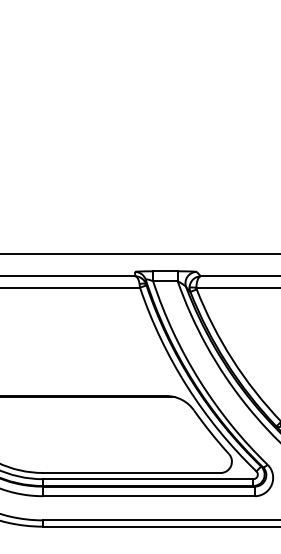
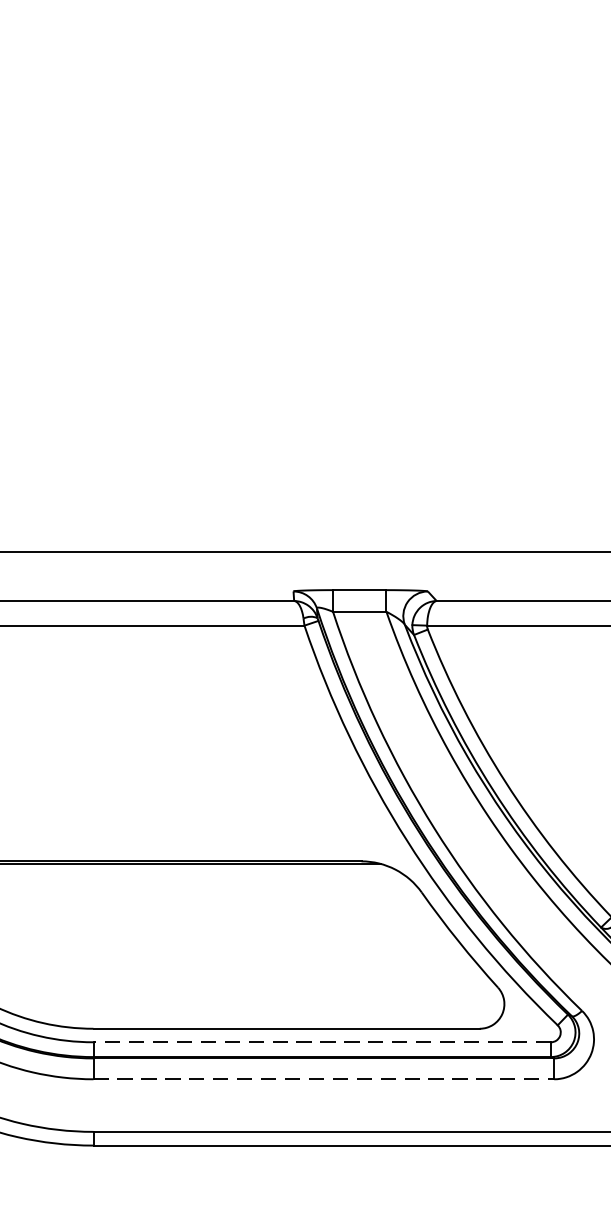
line: (147, 479) -> (320, 1042), solid -> dashed
line: (148, 496) -> (322, 1079), solid -> dashed

